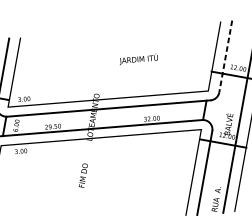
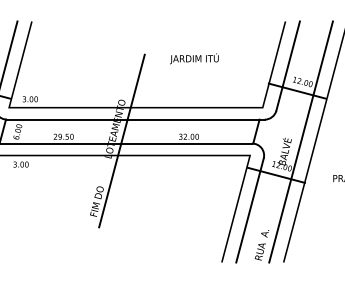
line: (226, 56) -> (288, 66), dashed -> solid
text: (138, 59) -> (194, 58), moved
line: (98, 125) -> (121, 140), added

